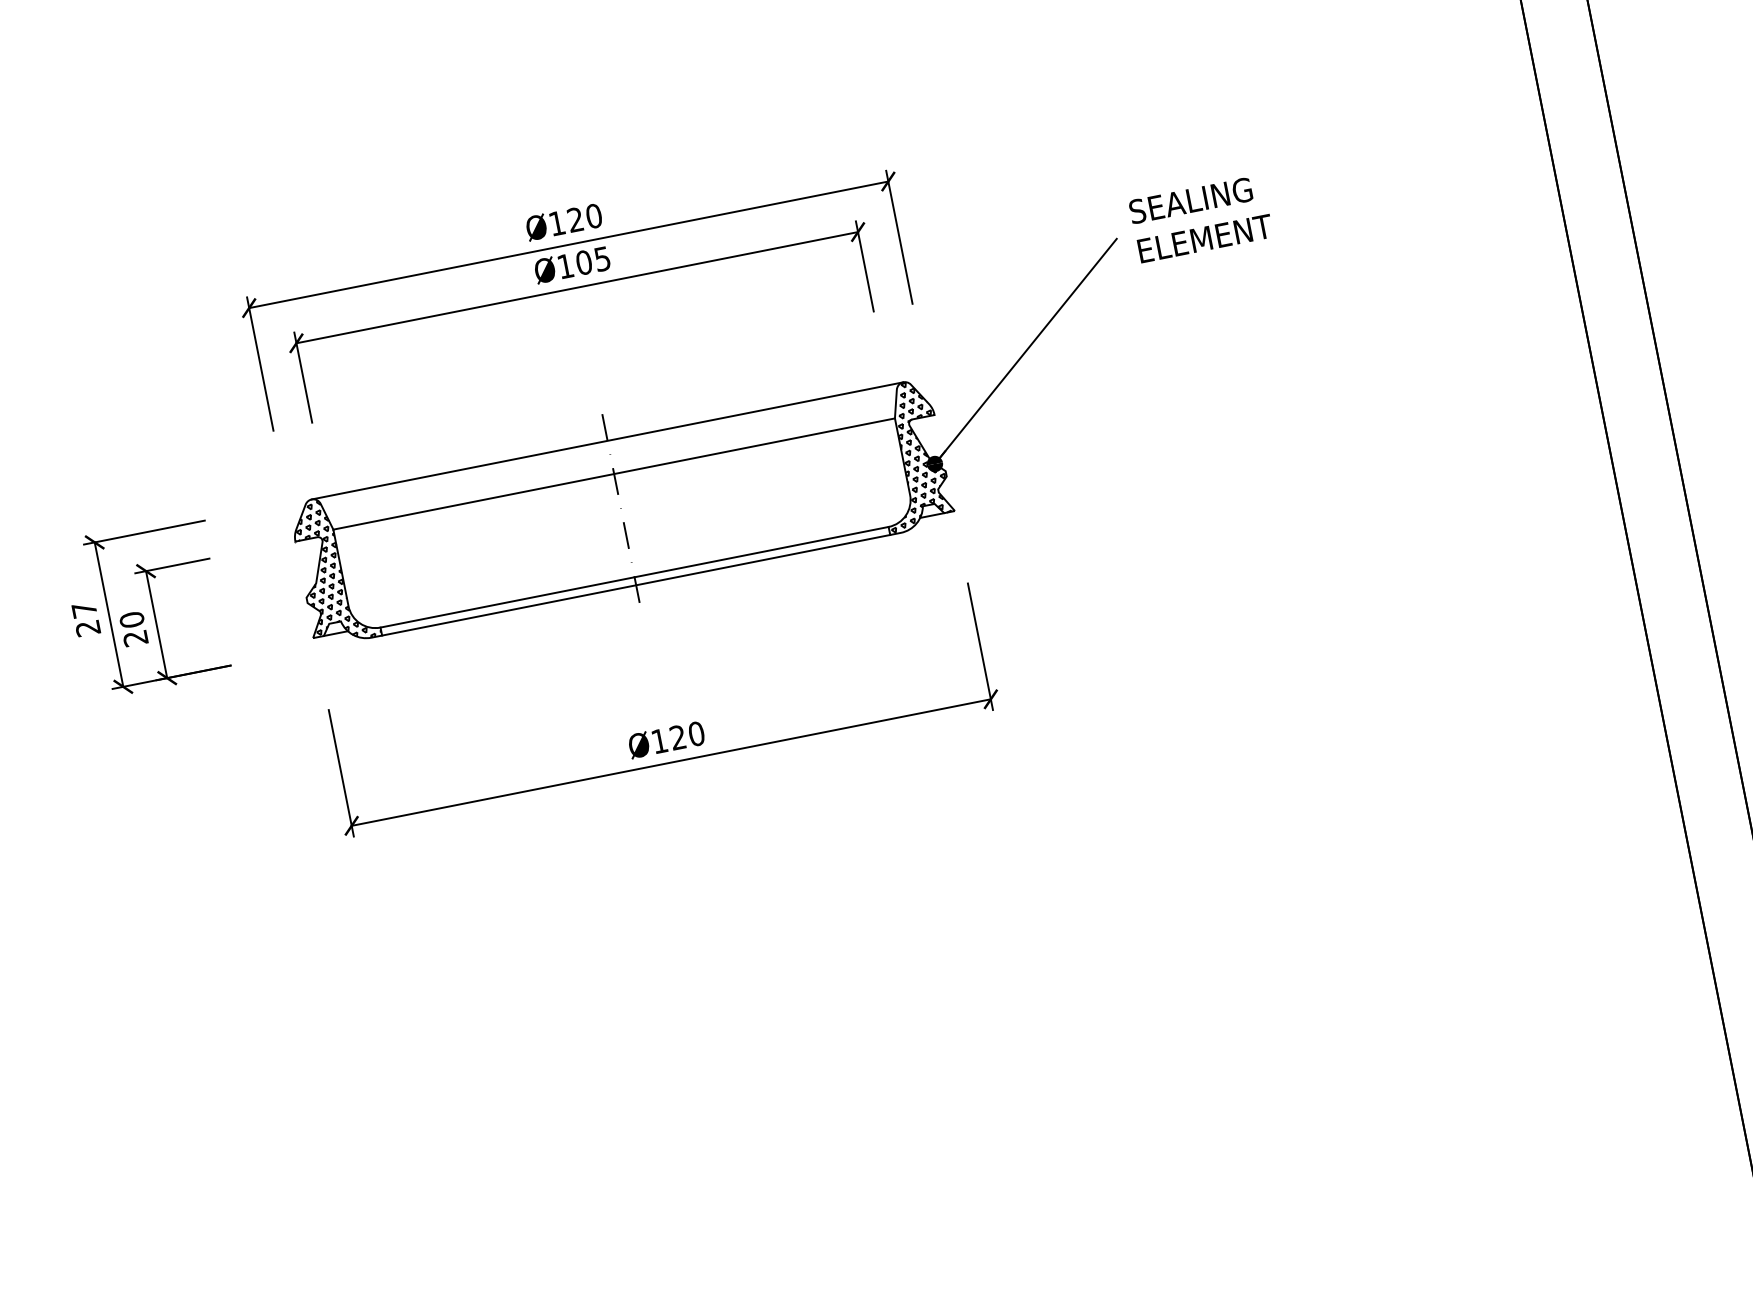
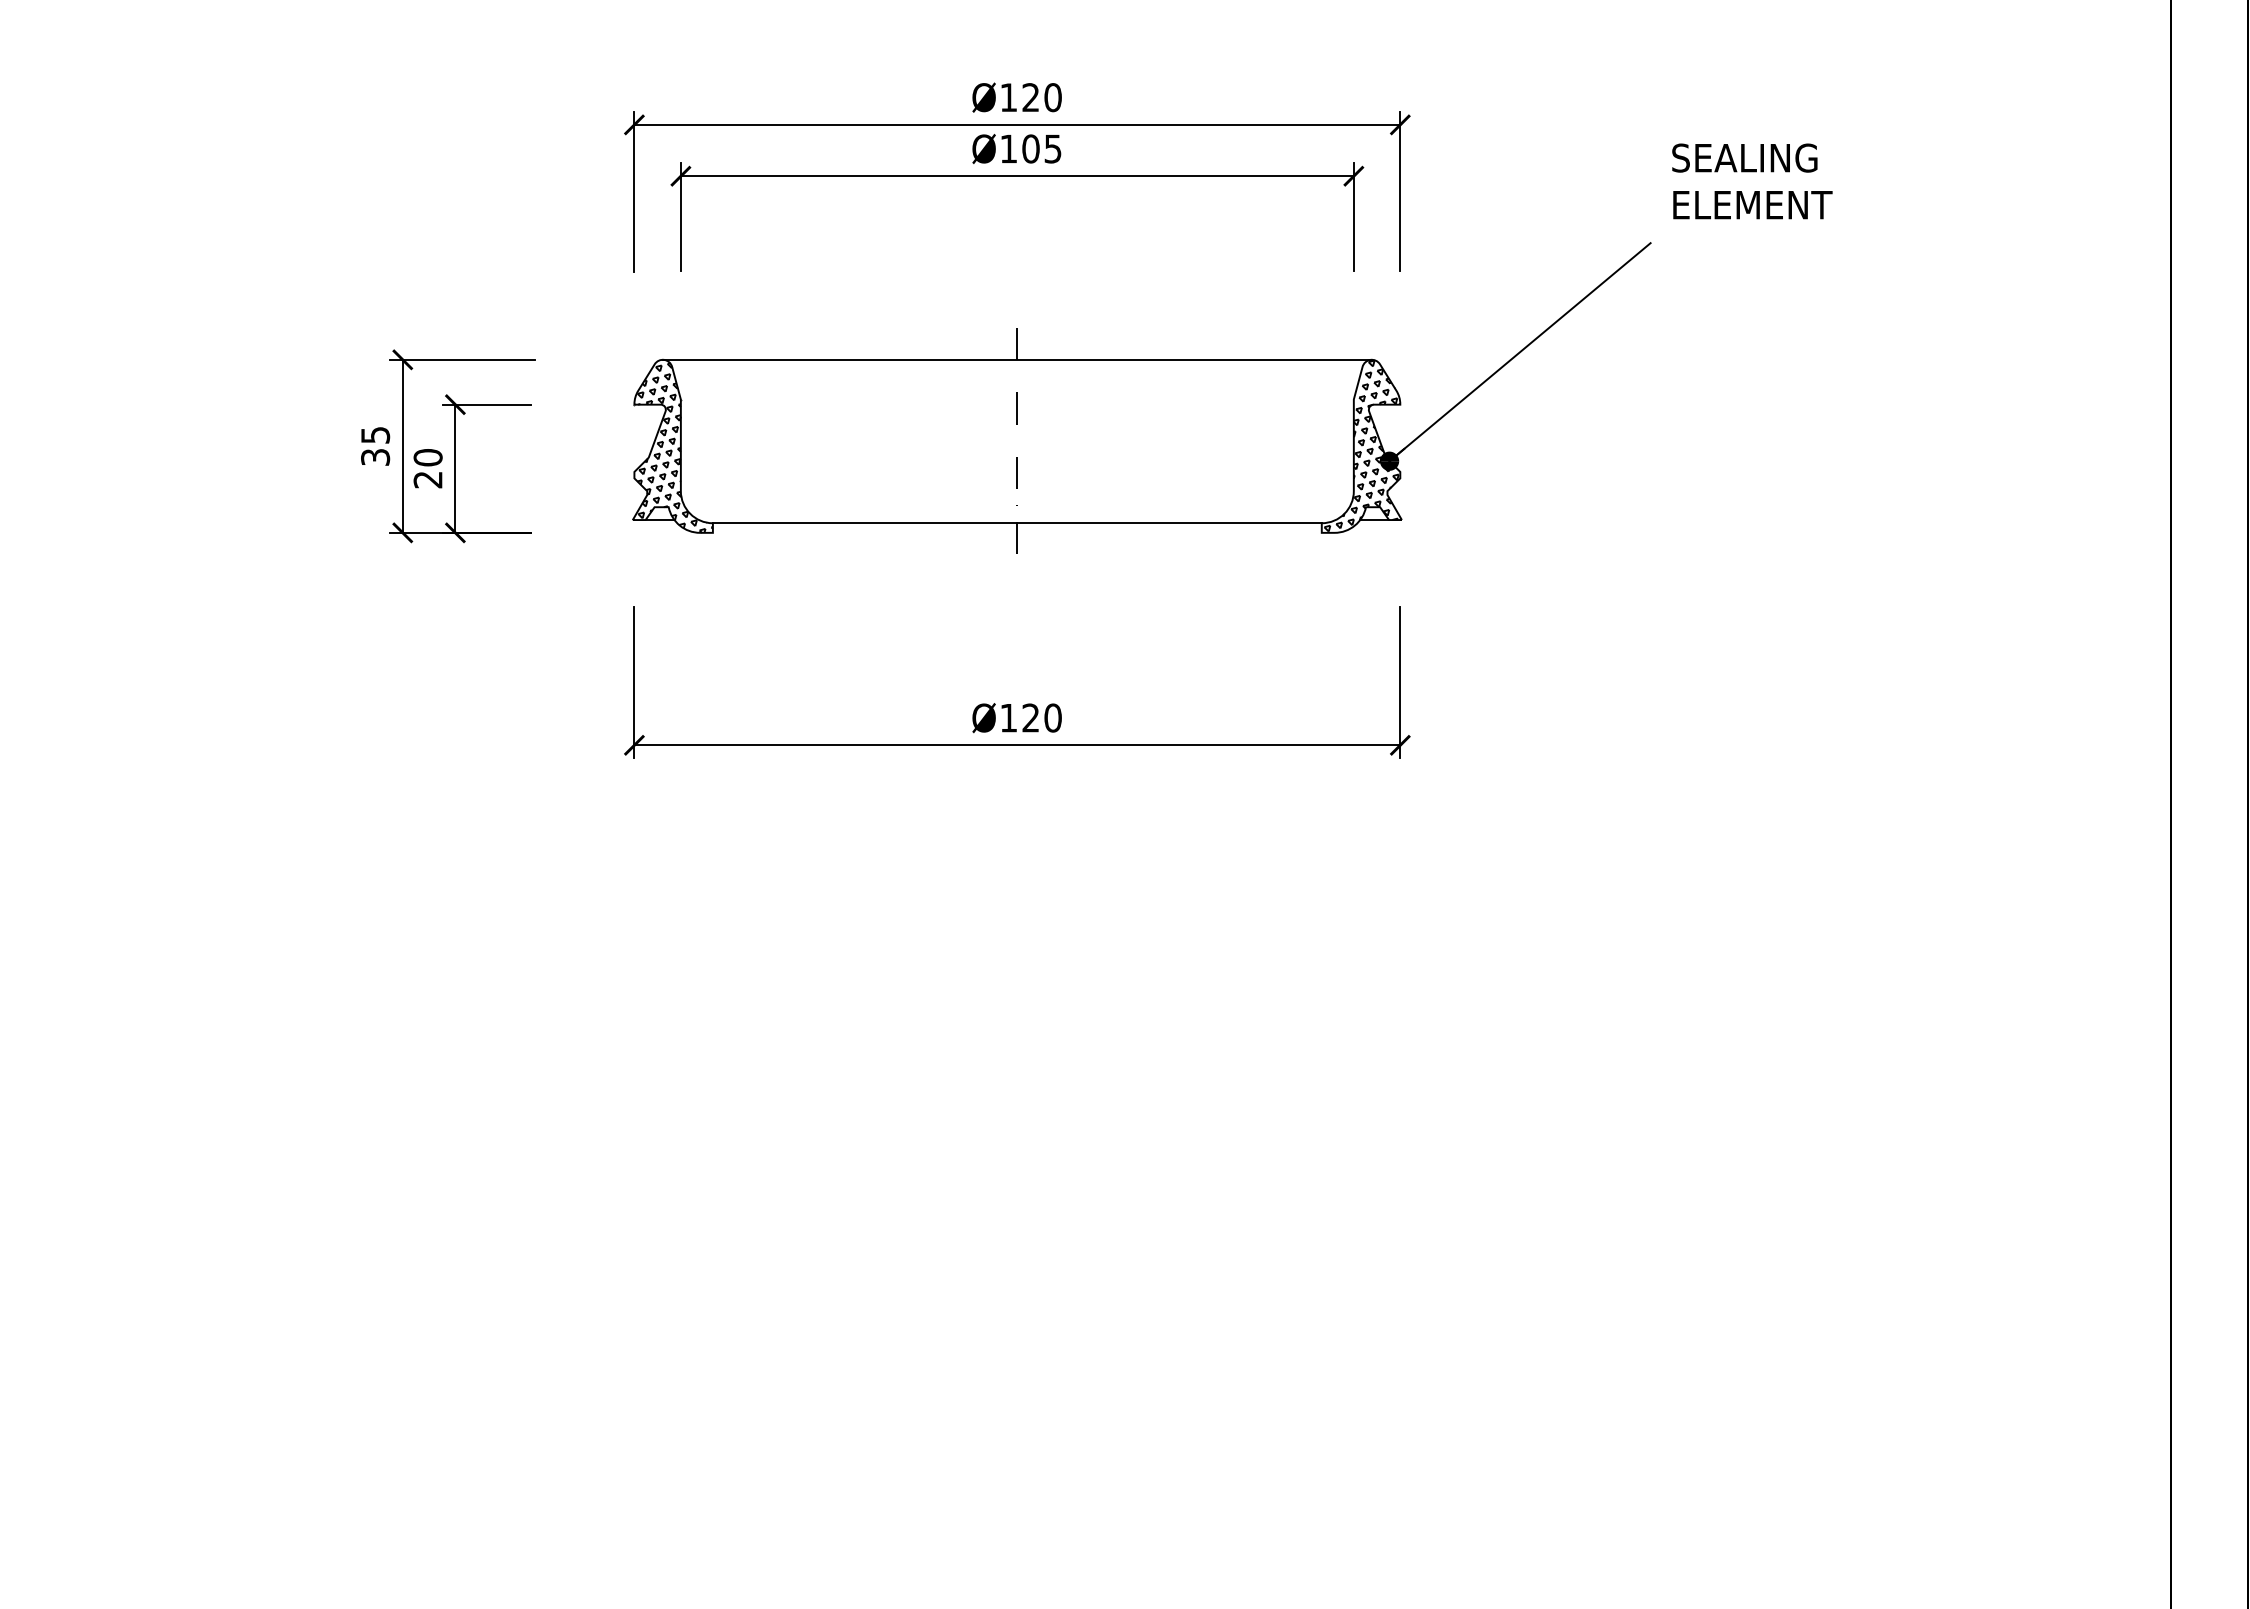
text: (1201, 219) -> (1752, 181), moved
line: (613, 474) -> (1016, 399), removed
line: (635, 585) -> (1016, 532), removed
text: (86, 619) -> (375, 446), 27 -> 35

